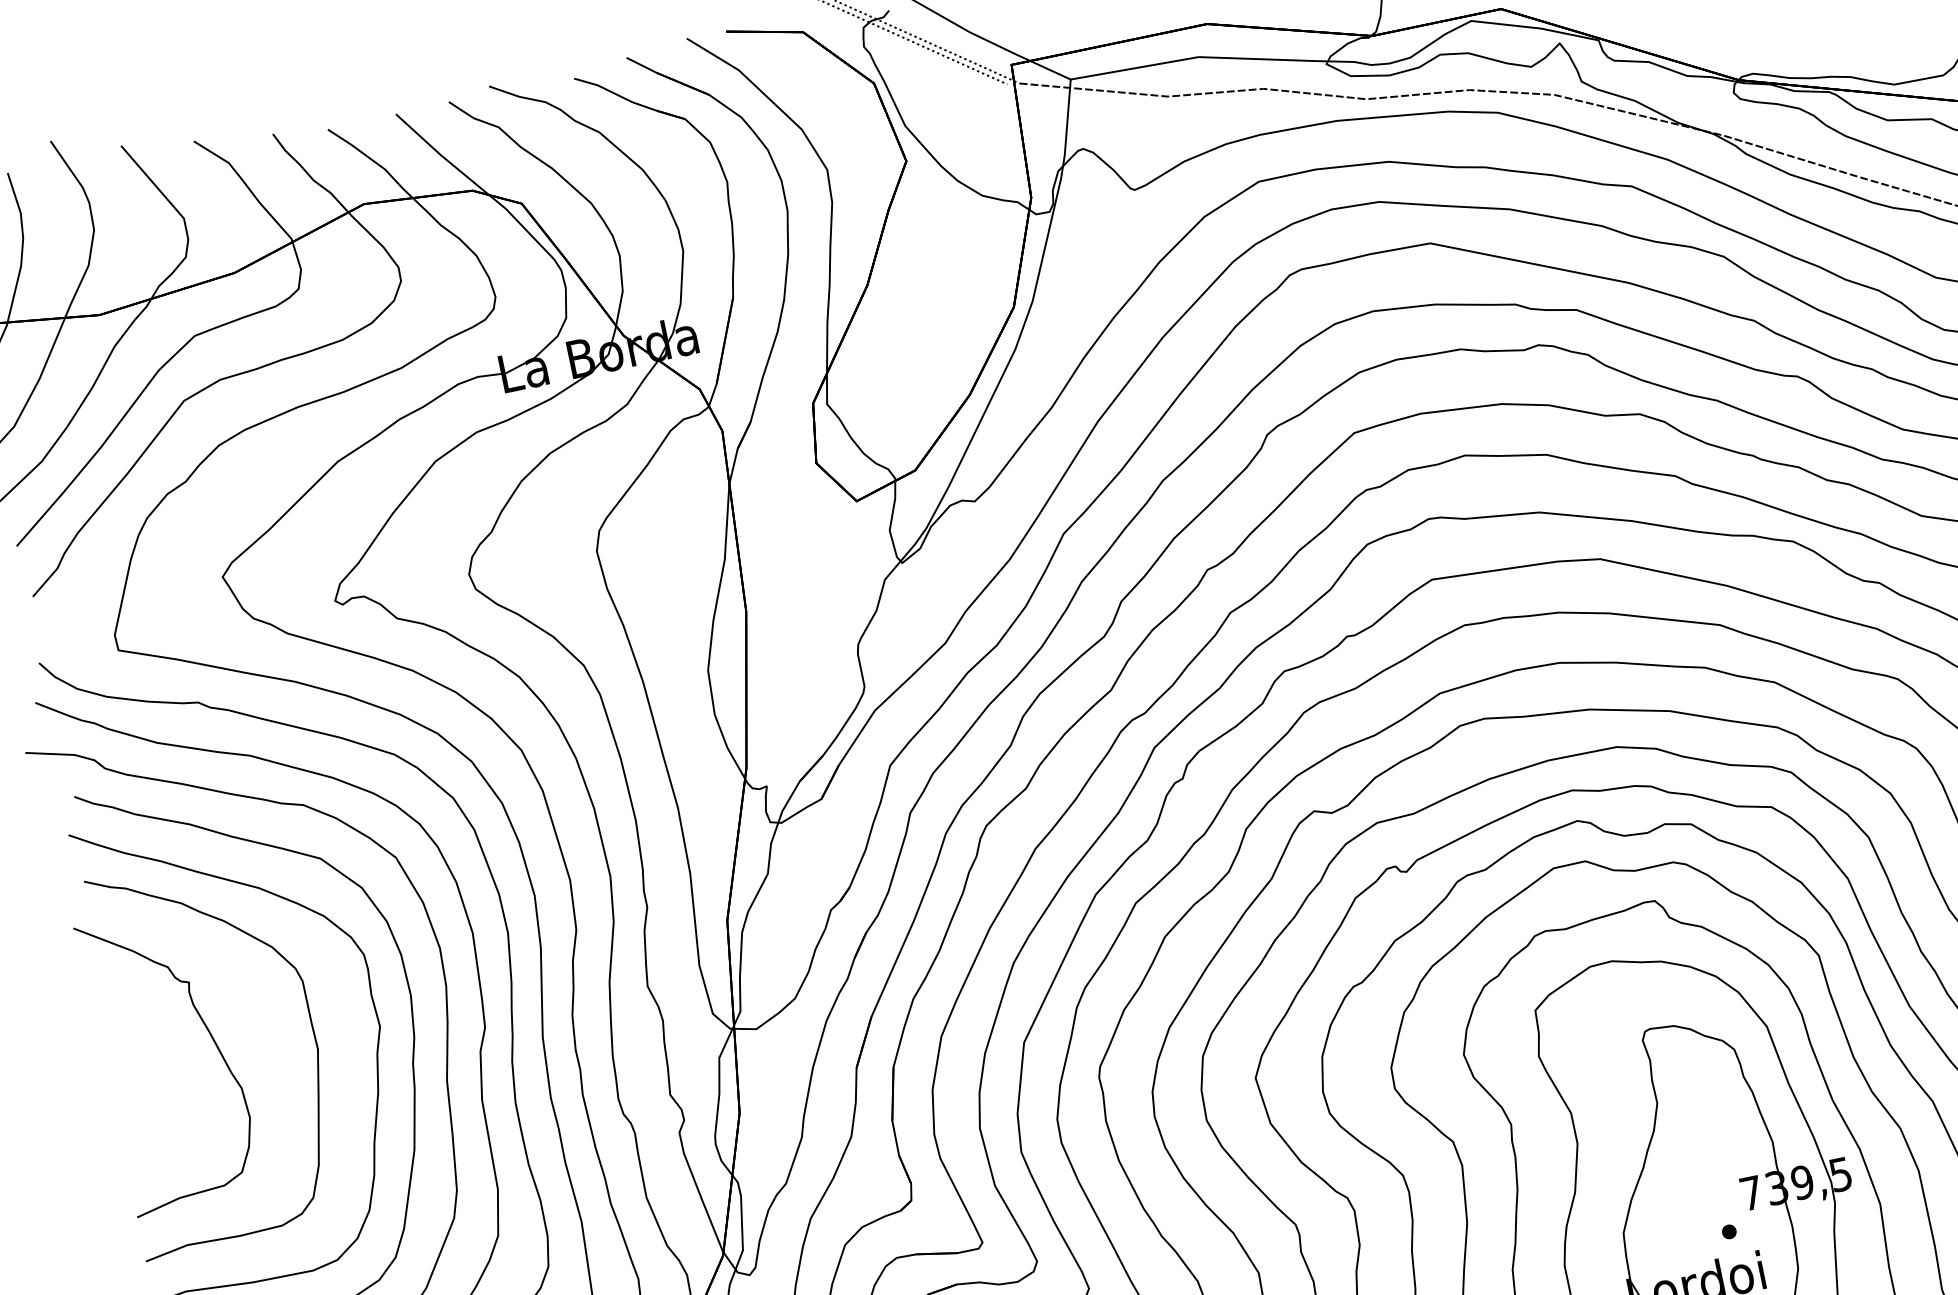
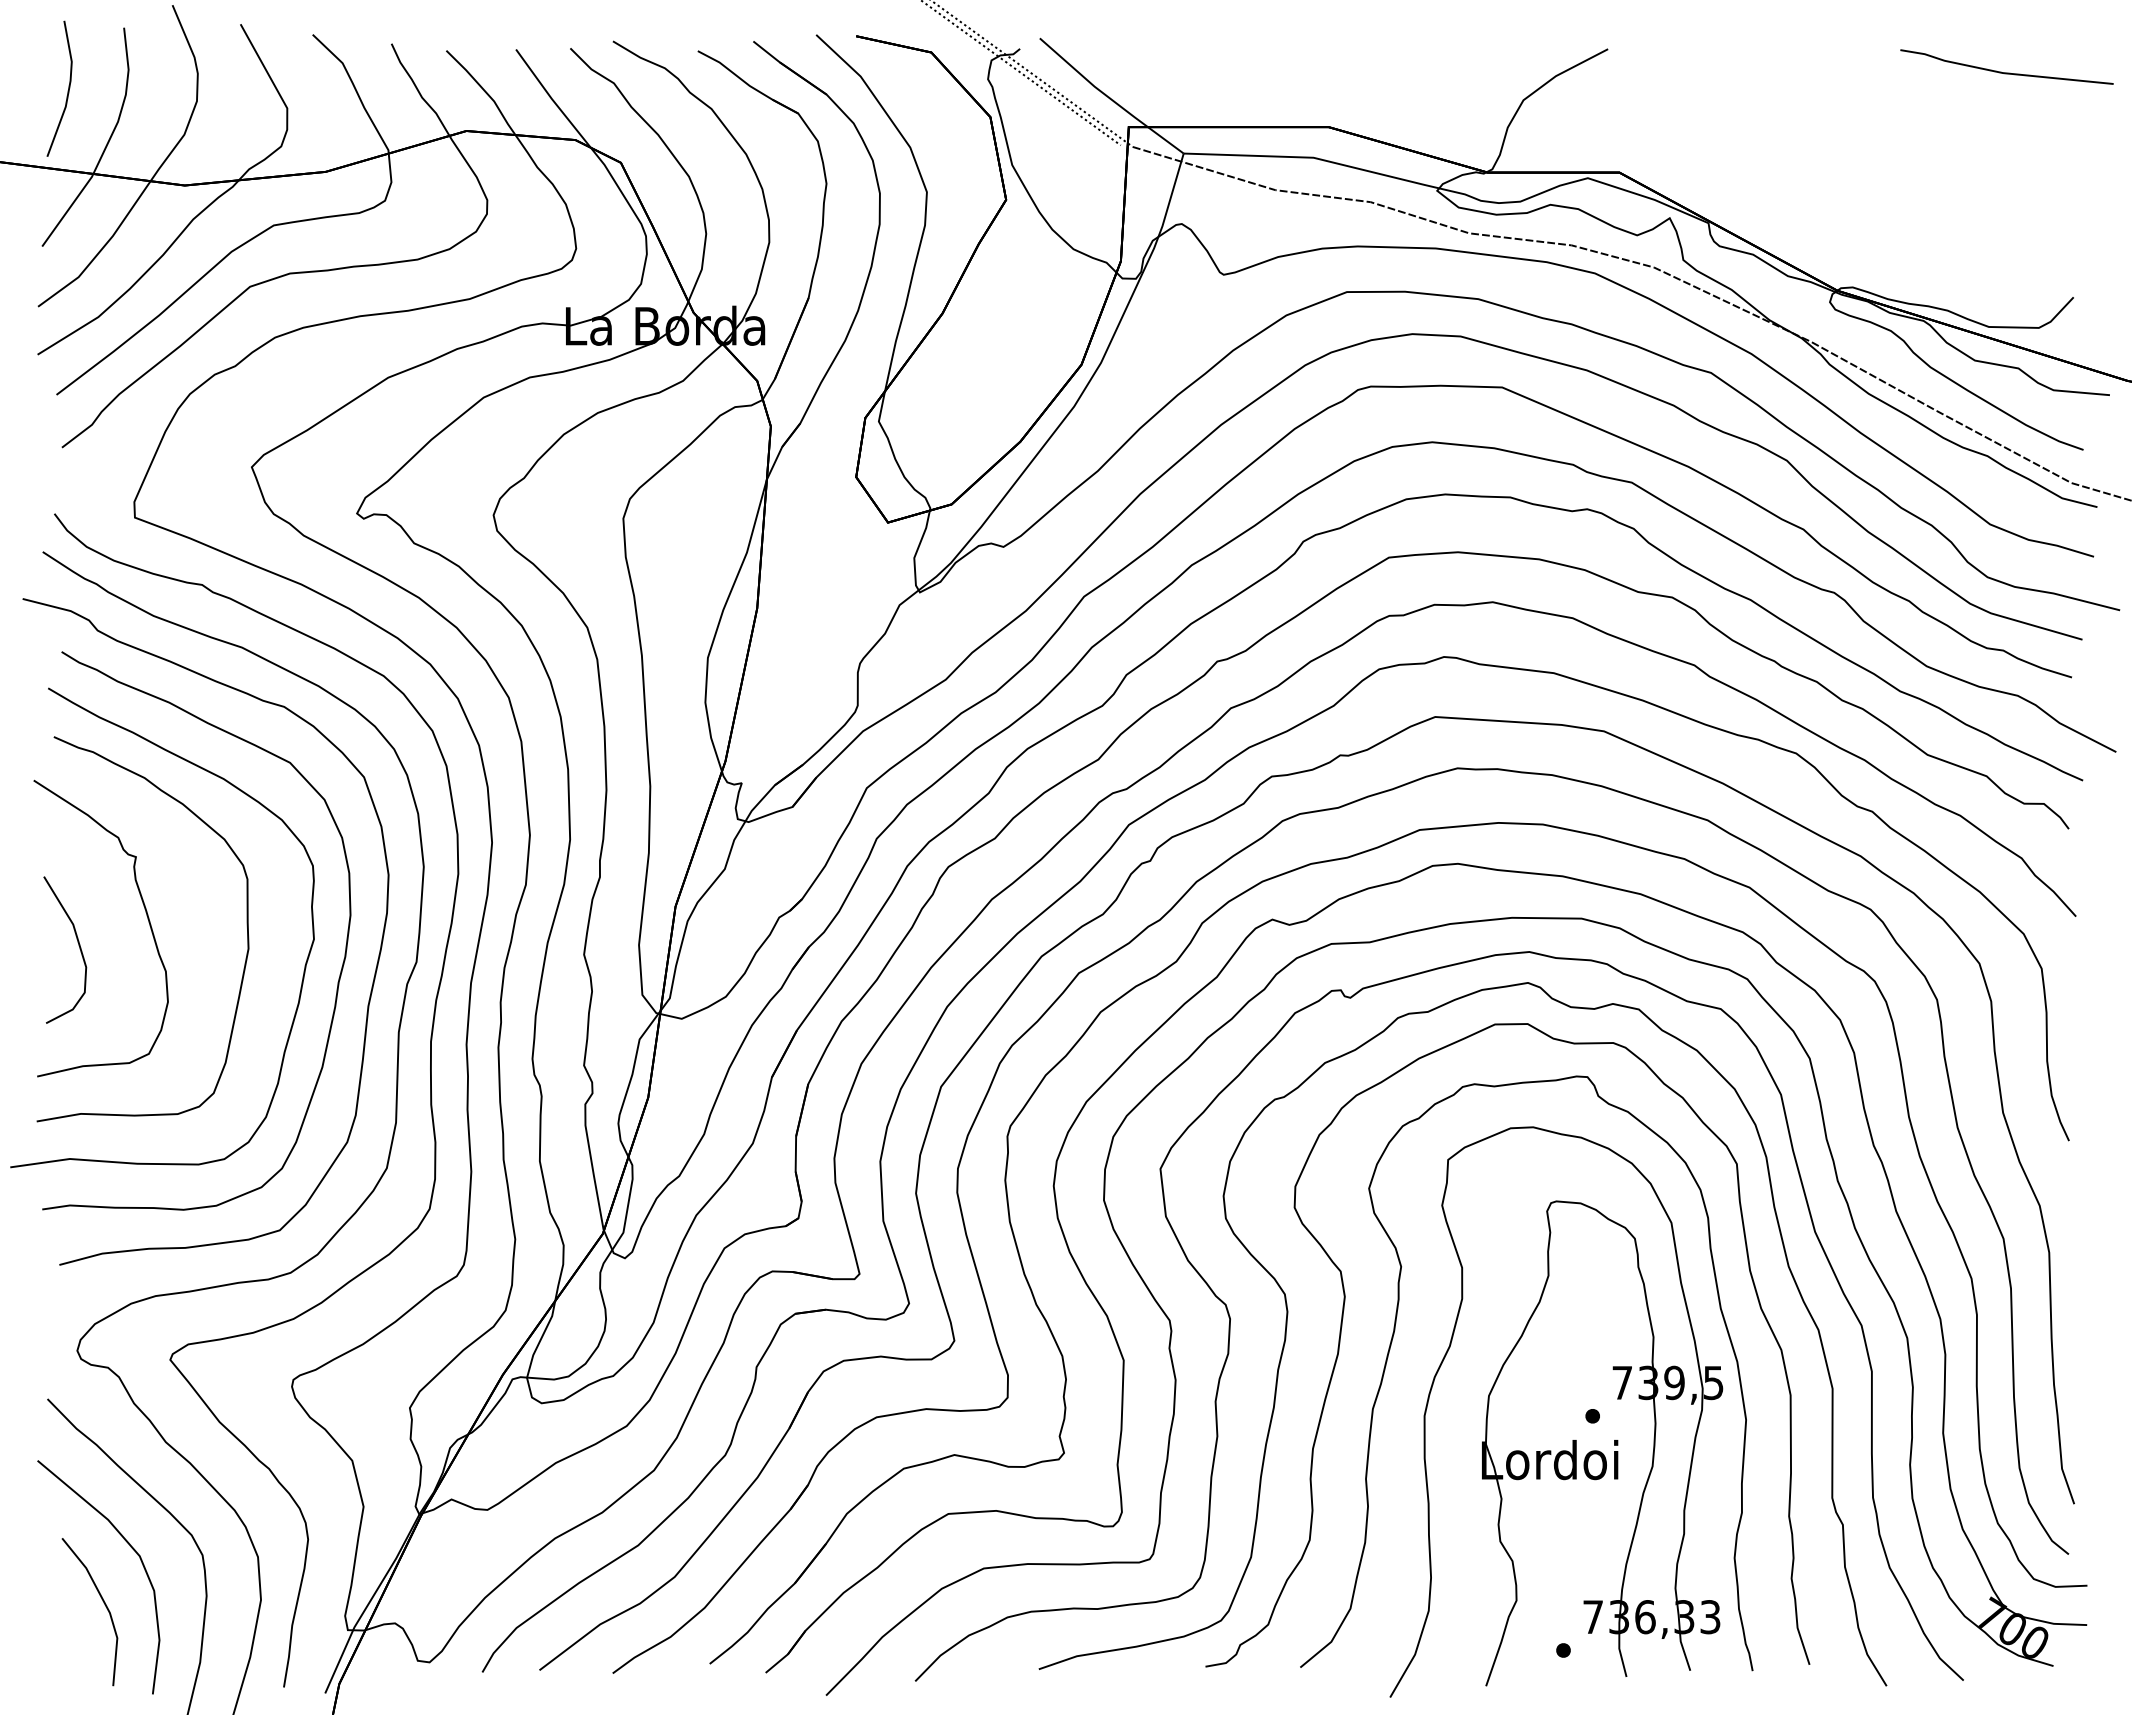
curve: (150, 1080) -> (78, 945), added

